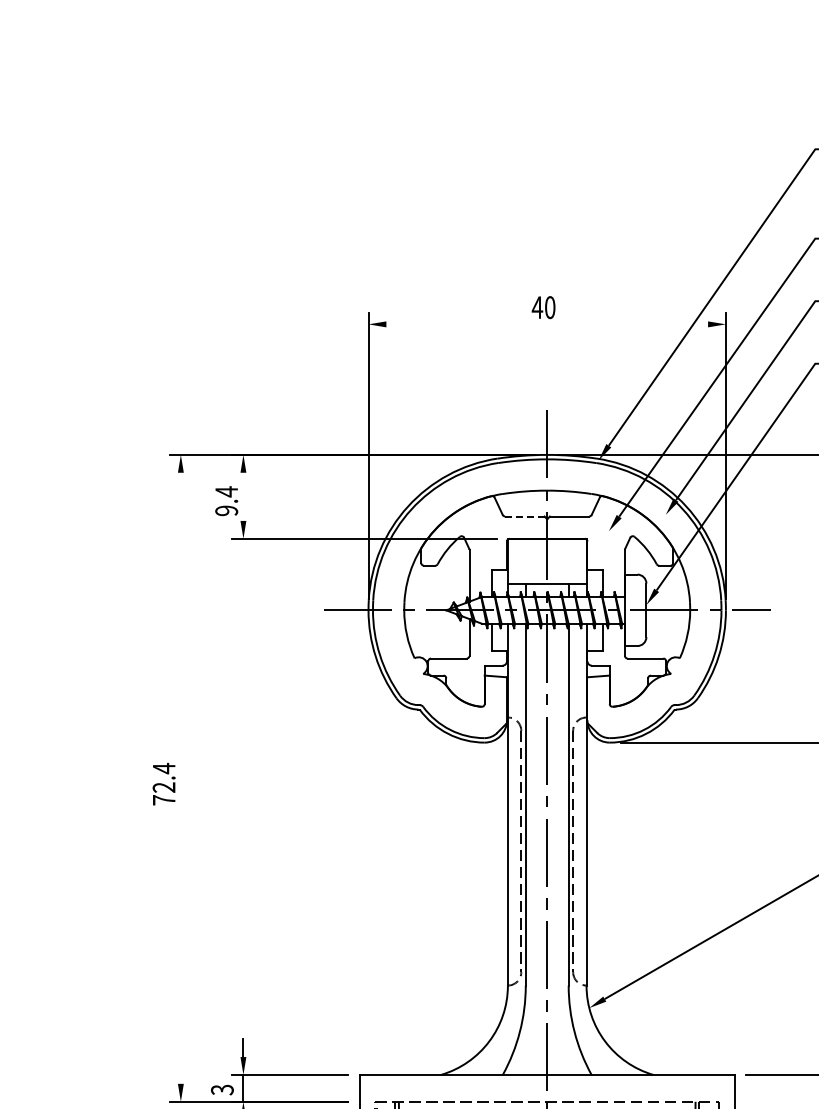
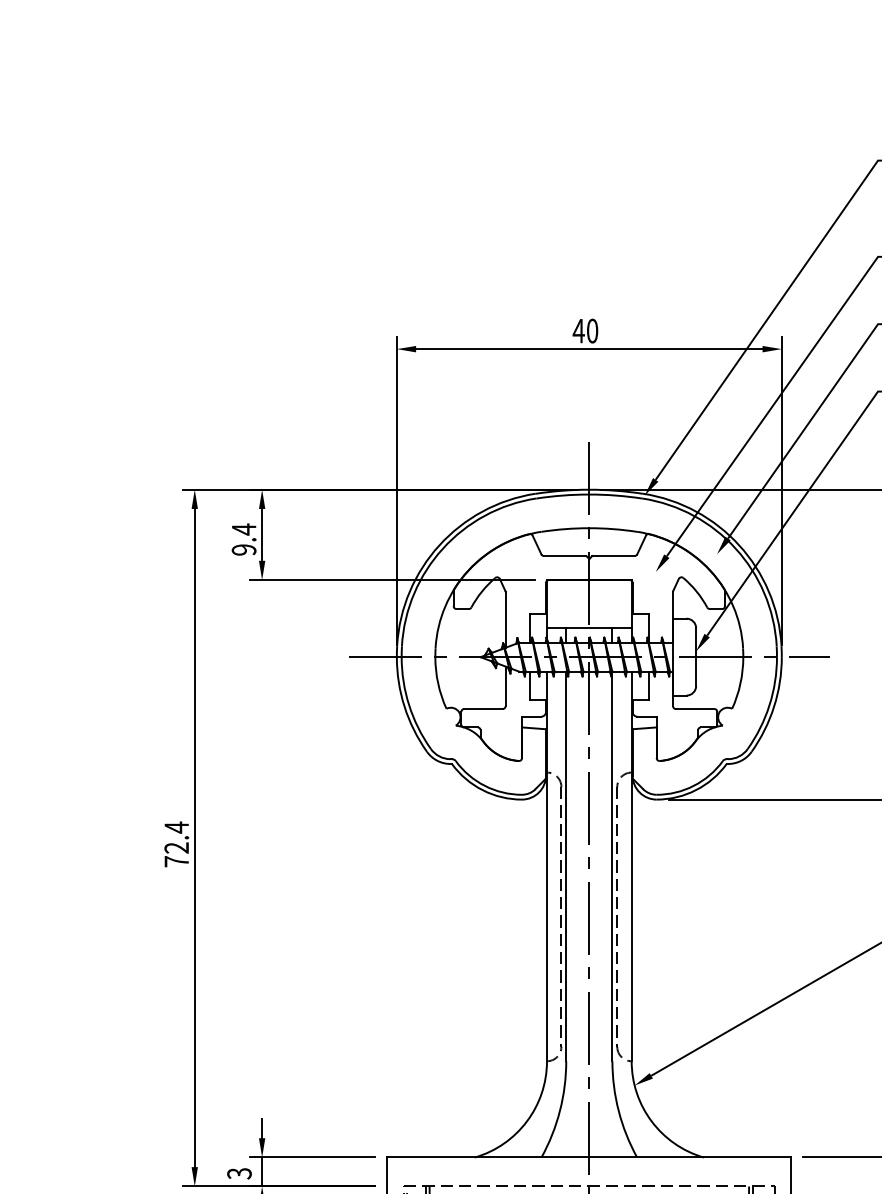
line: (547, 324) -> (589, 349), added
line: (243, 496) -> (262, 534), added
line: (524, 516) -> (564, 556), dashed -> solid
line: (180, 777) -> (194, 837), added

